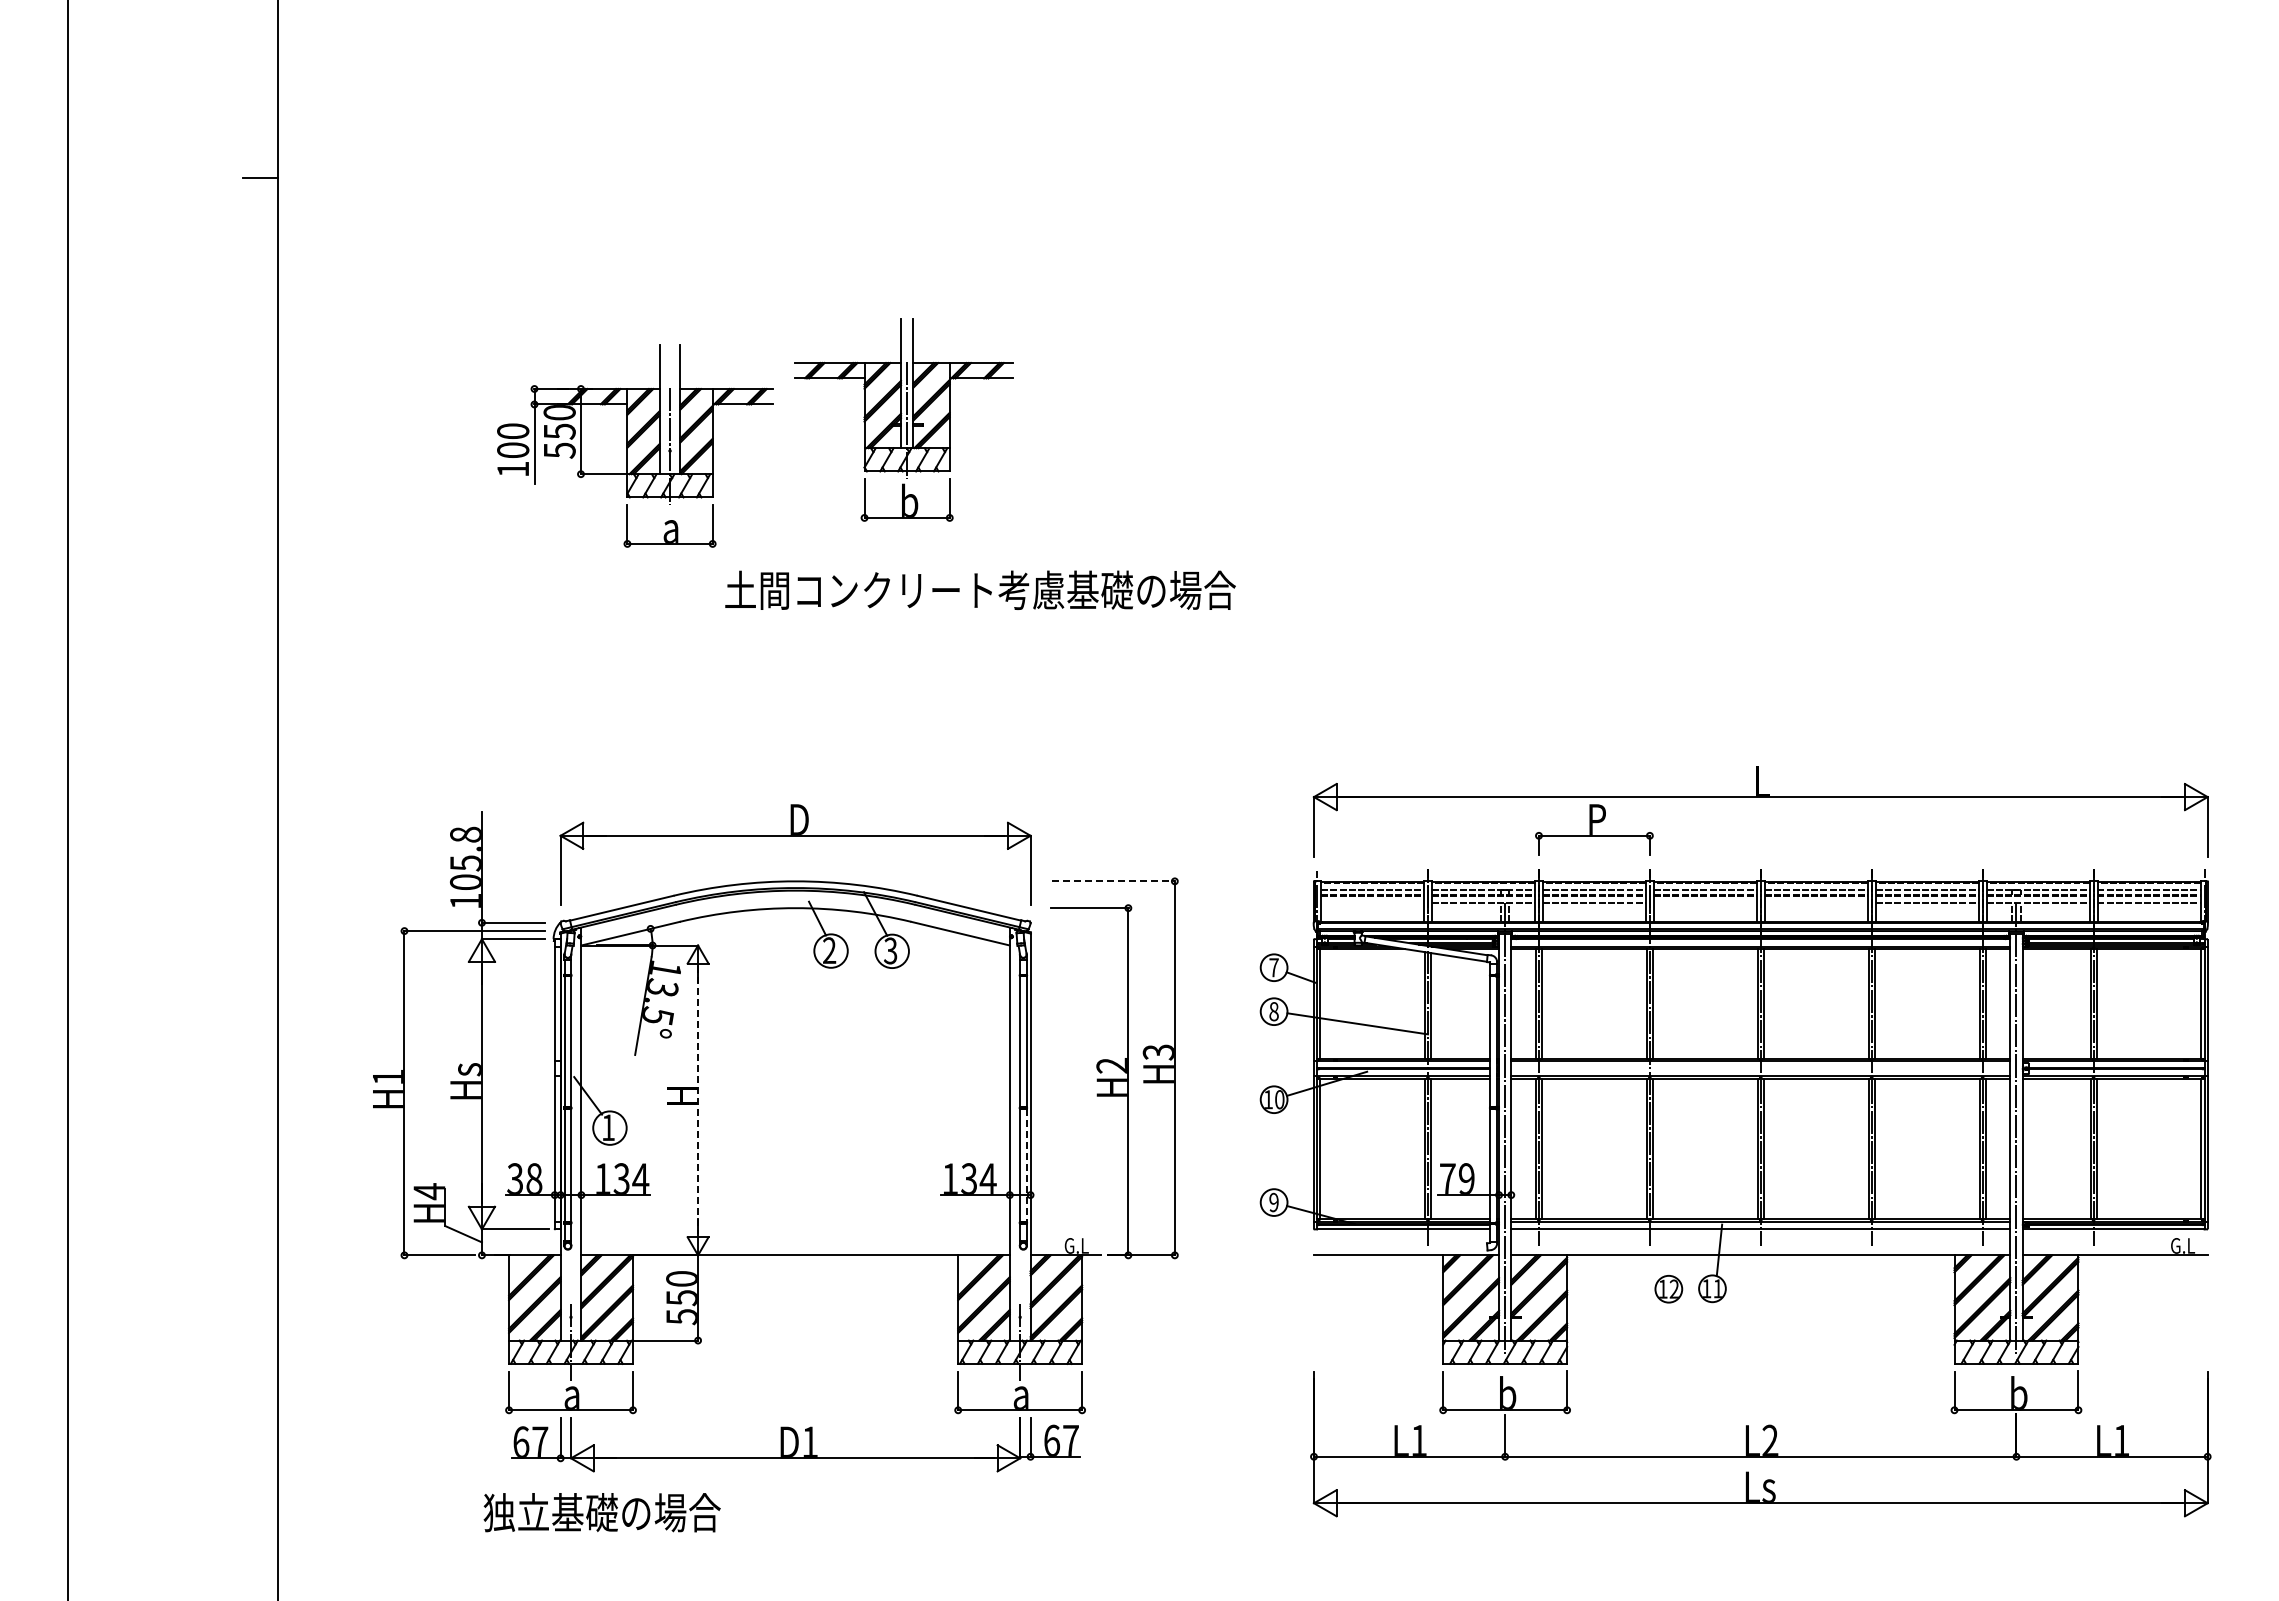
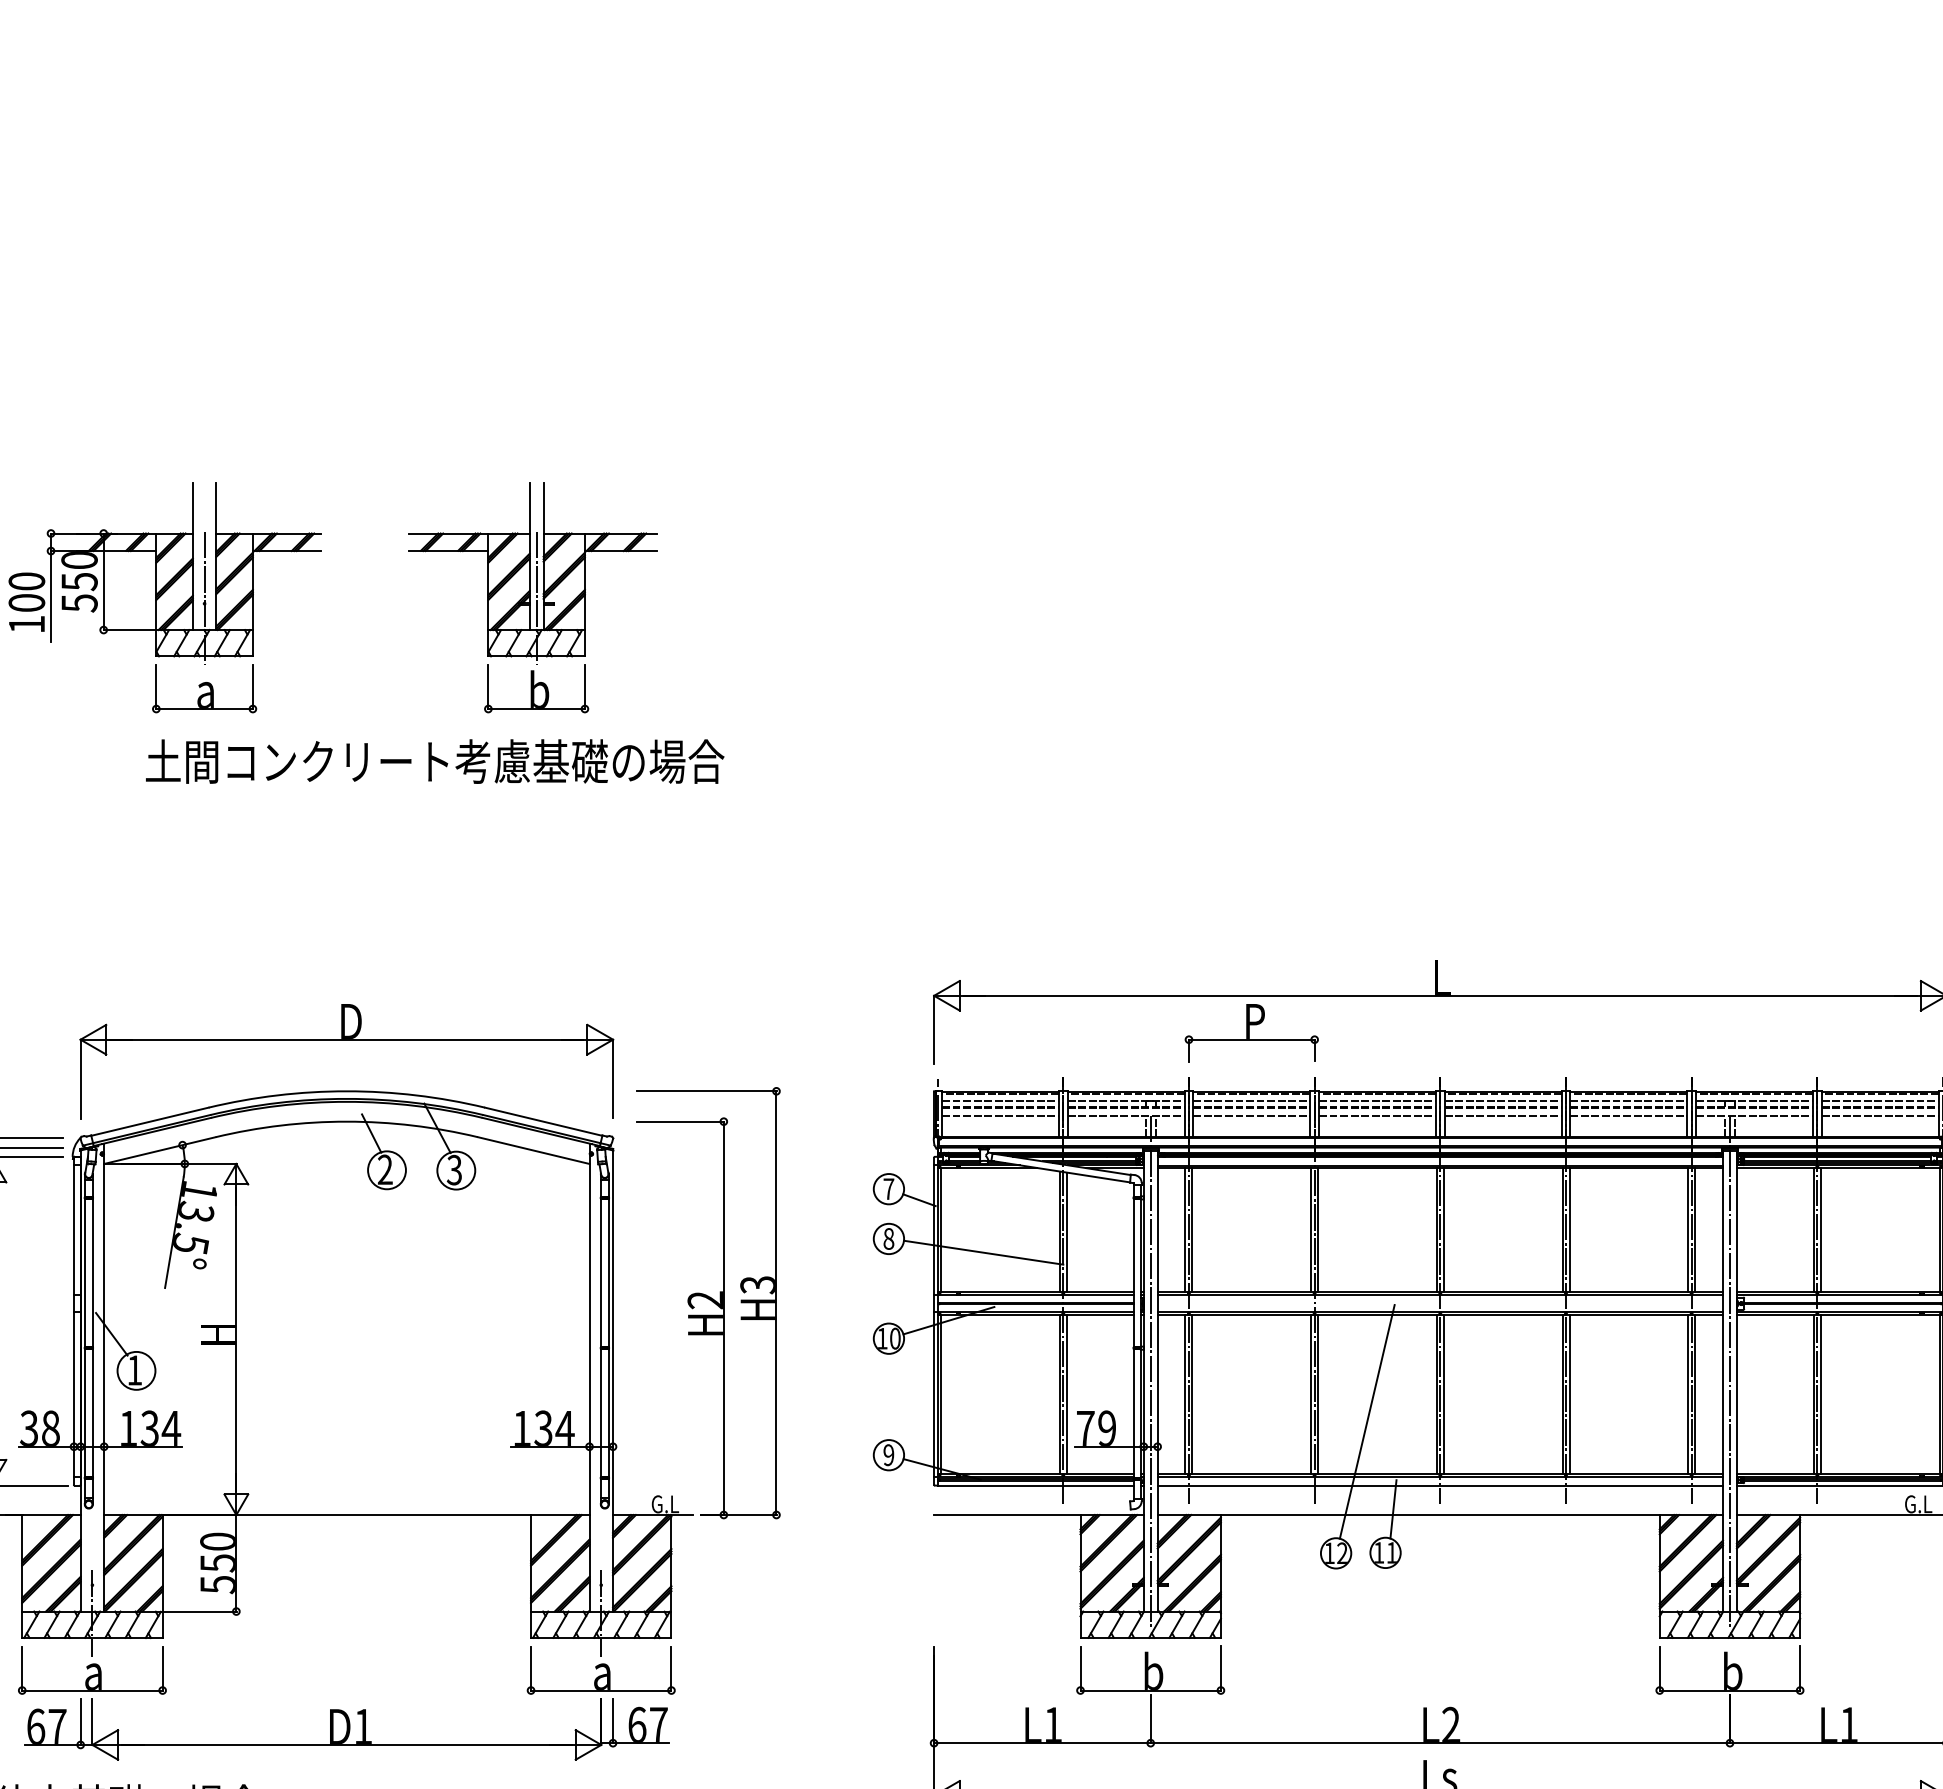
part: (903, 419) -> (532, 597), moved
text: (980, 589) -> (435, 760), moved
line: (1113, 881) -> (706, 1091), dashed -> solid
line: (1372, 903) -> (1000, 1116), added
line: (1704, 903) -> (1376, 1116), added
line: (1815, 903) -> (1502, 1116), added
line: (698, 1100) -> (236, 1339), dashed -> solid
line: (1026, 1165) -> (608, 1413), dashed -> solid
line: (1696, 1173) -> (1367, 1422), added

